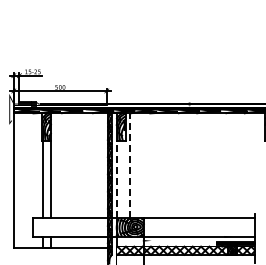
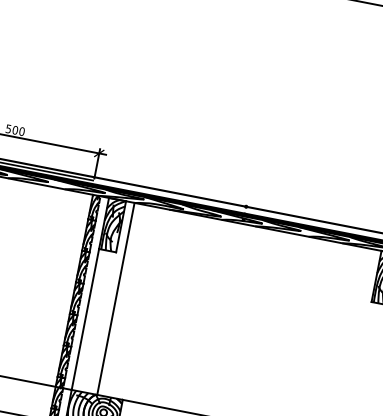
line: (130, 165) -> (116, 298), dashed -> solid
line: (116, 179) -> (85, 318), dashed -> solid

